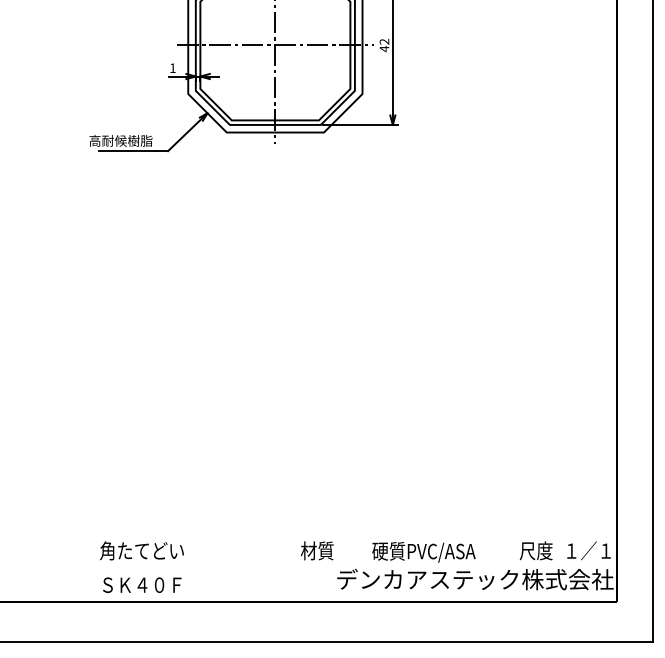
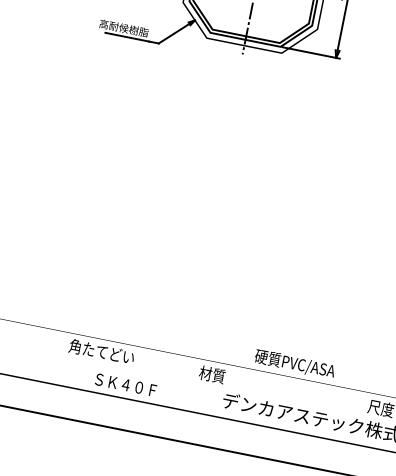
text: (141, 550) -> (101, 351), moved
text: (423, 552) -> (294, 364), moved
text: (142, 584) -> (126, 384), moved

